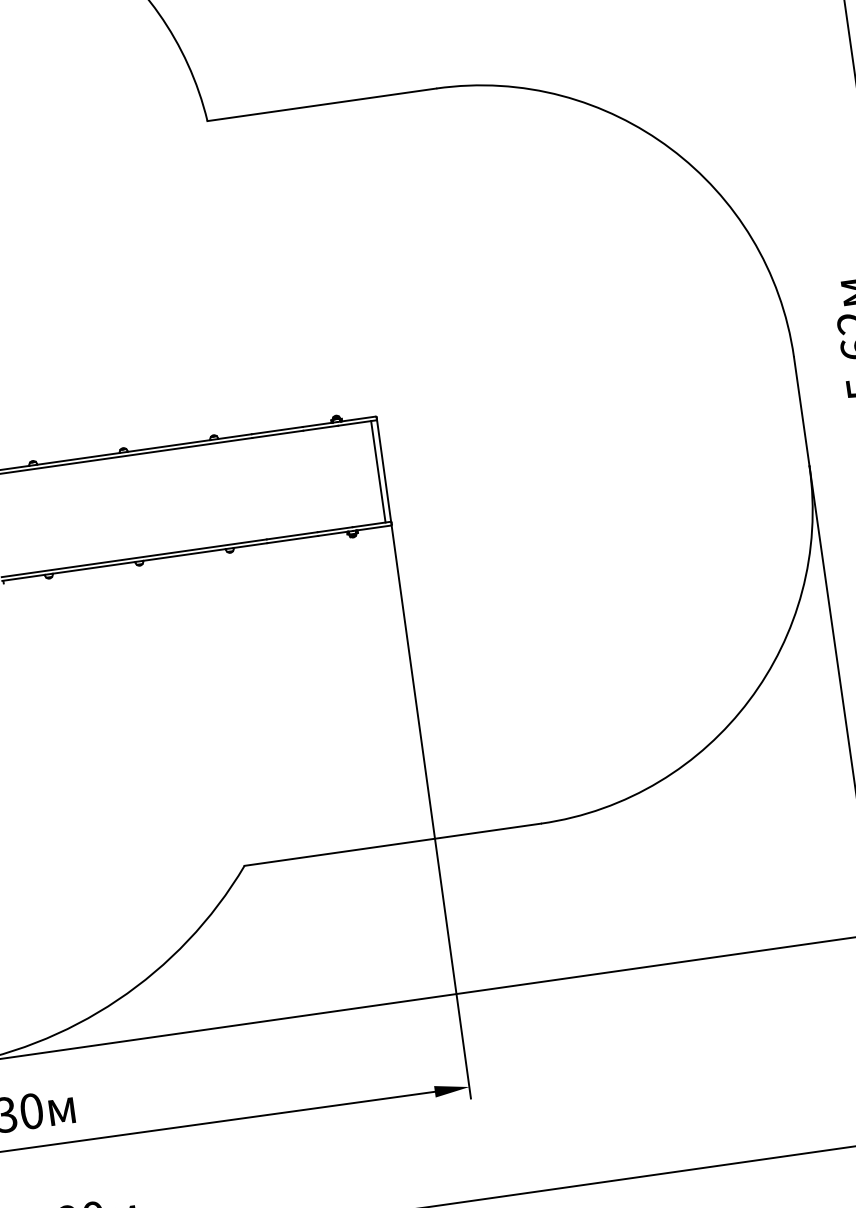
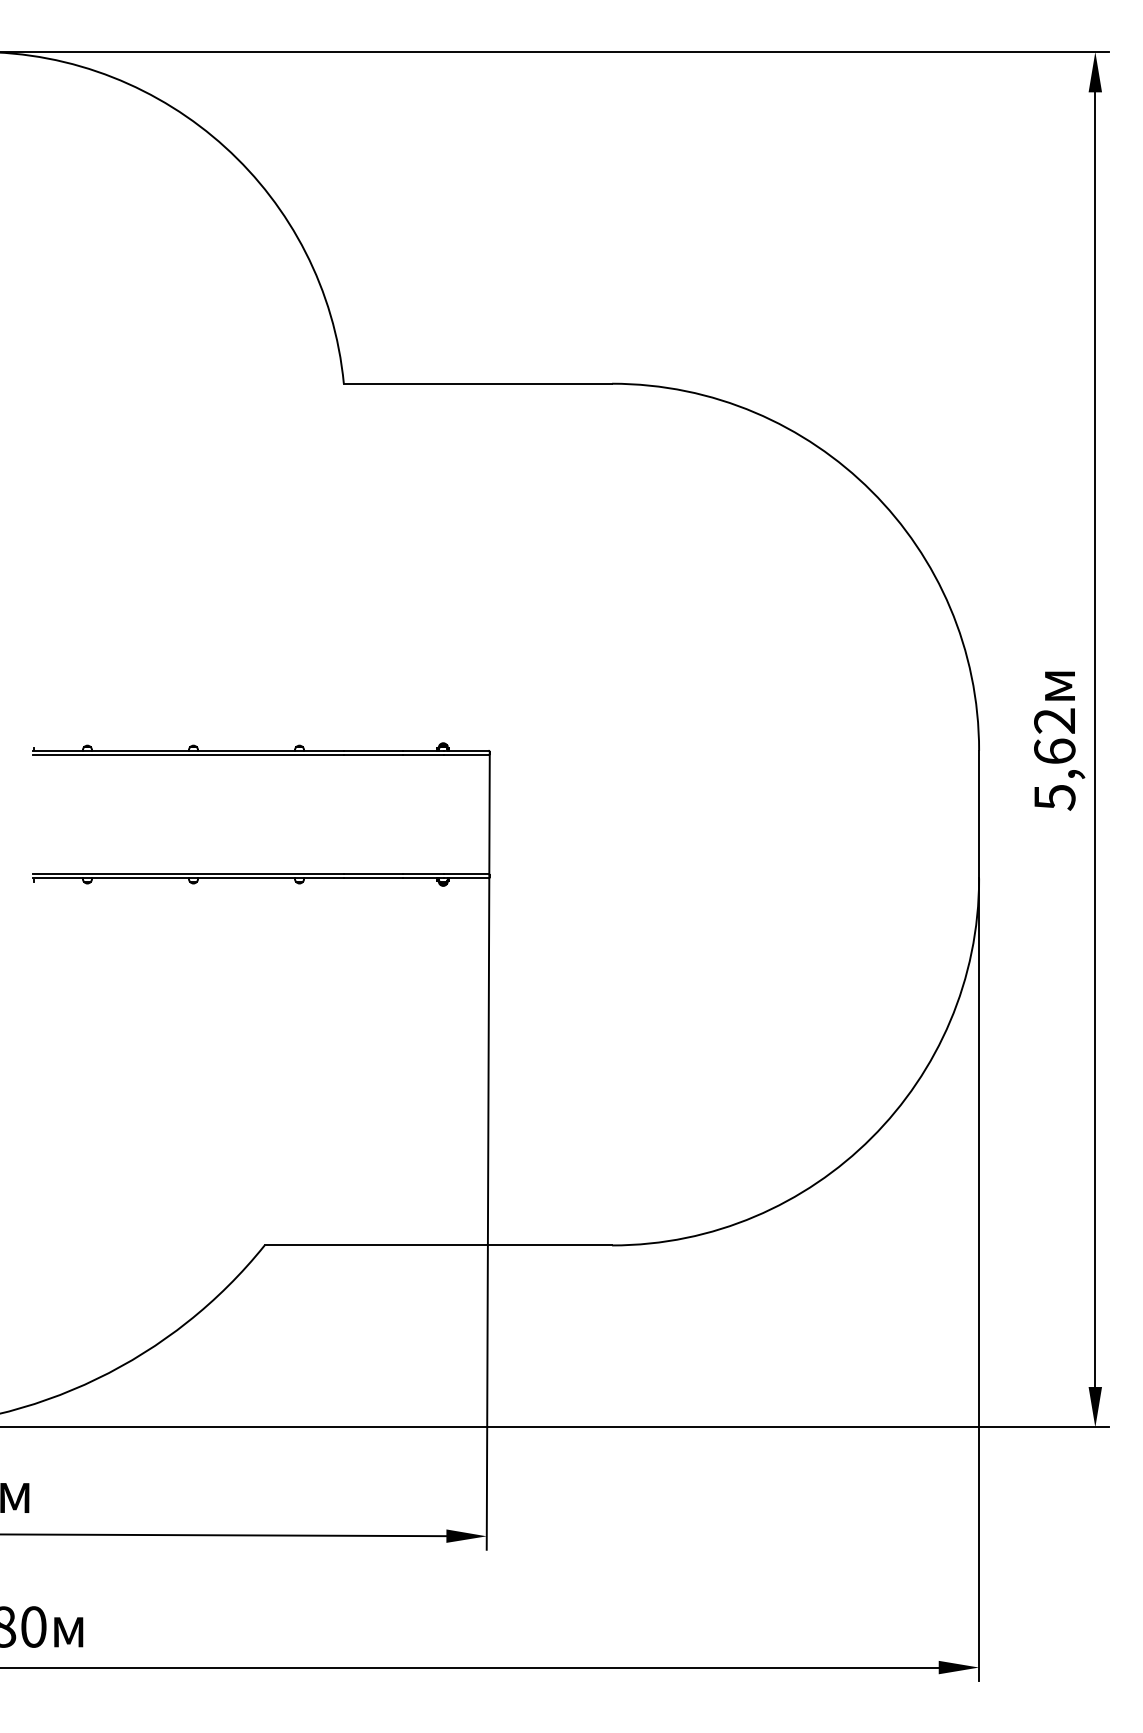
line: (378, 471) -> (482, 814), removed

